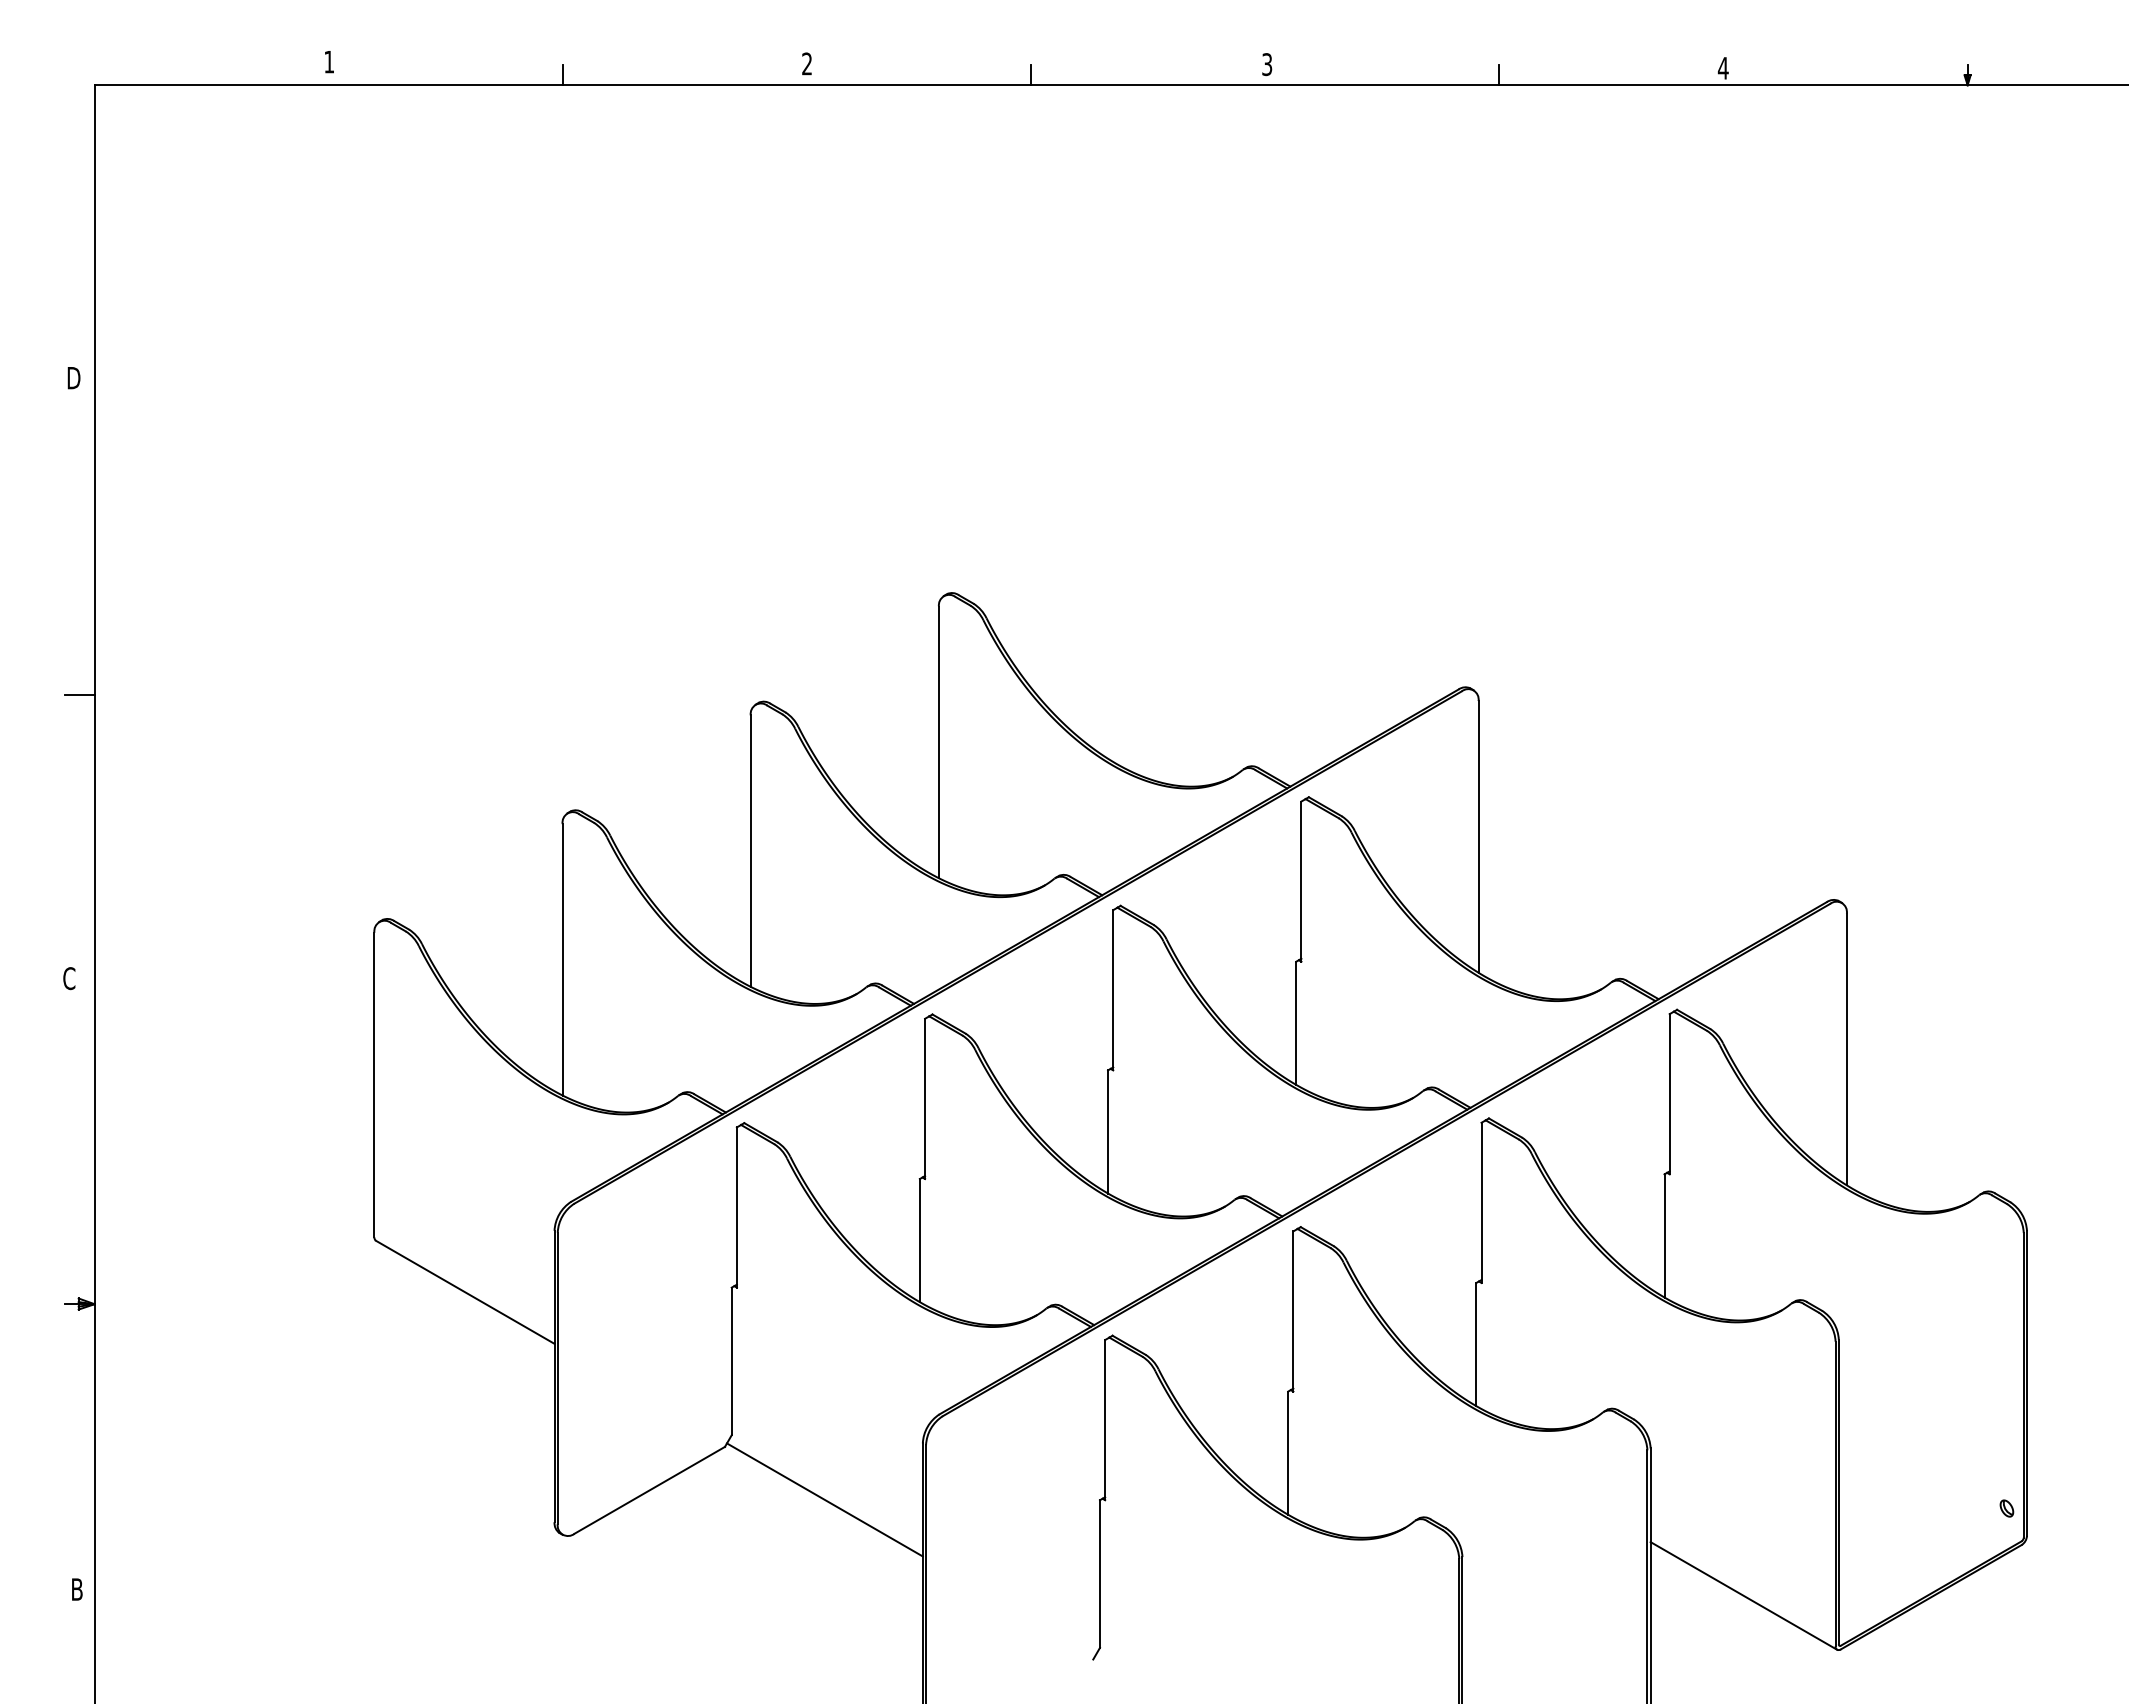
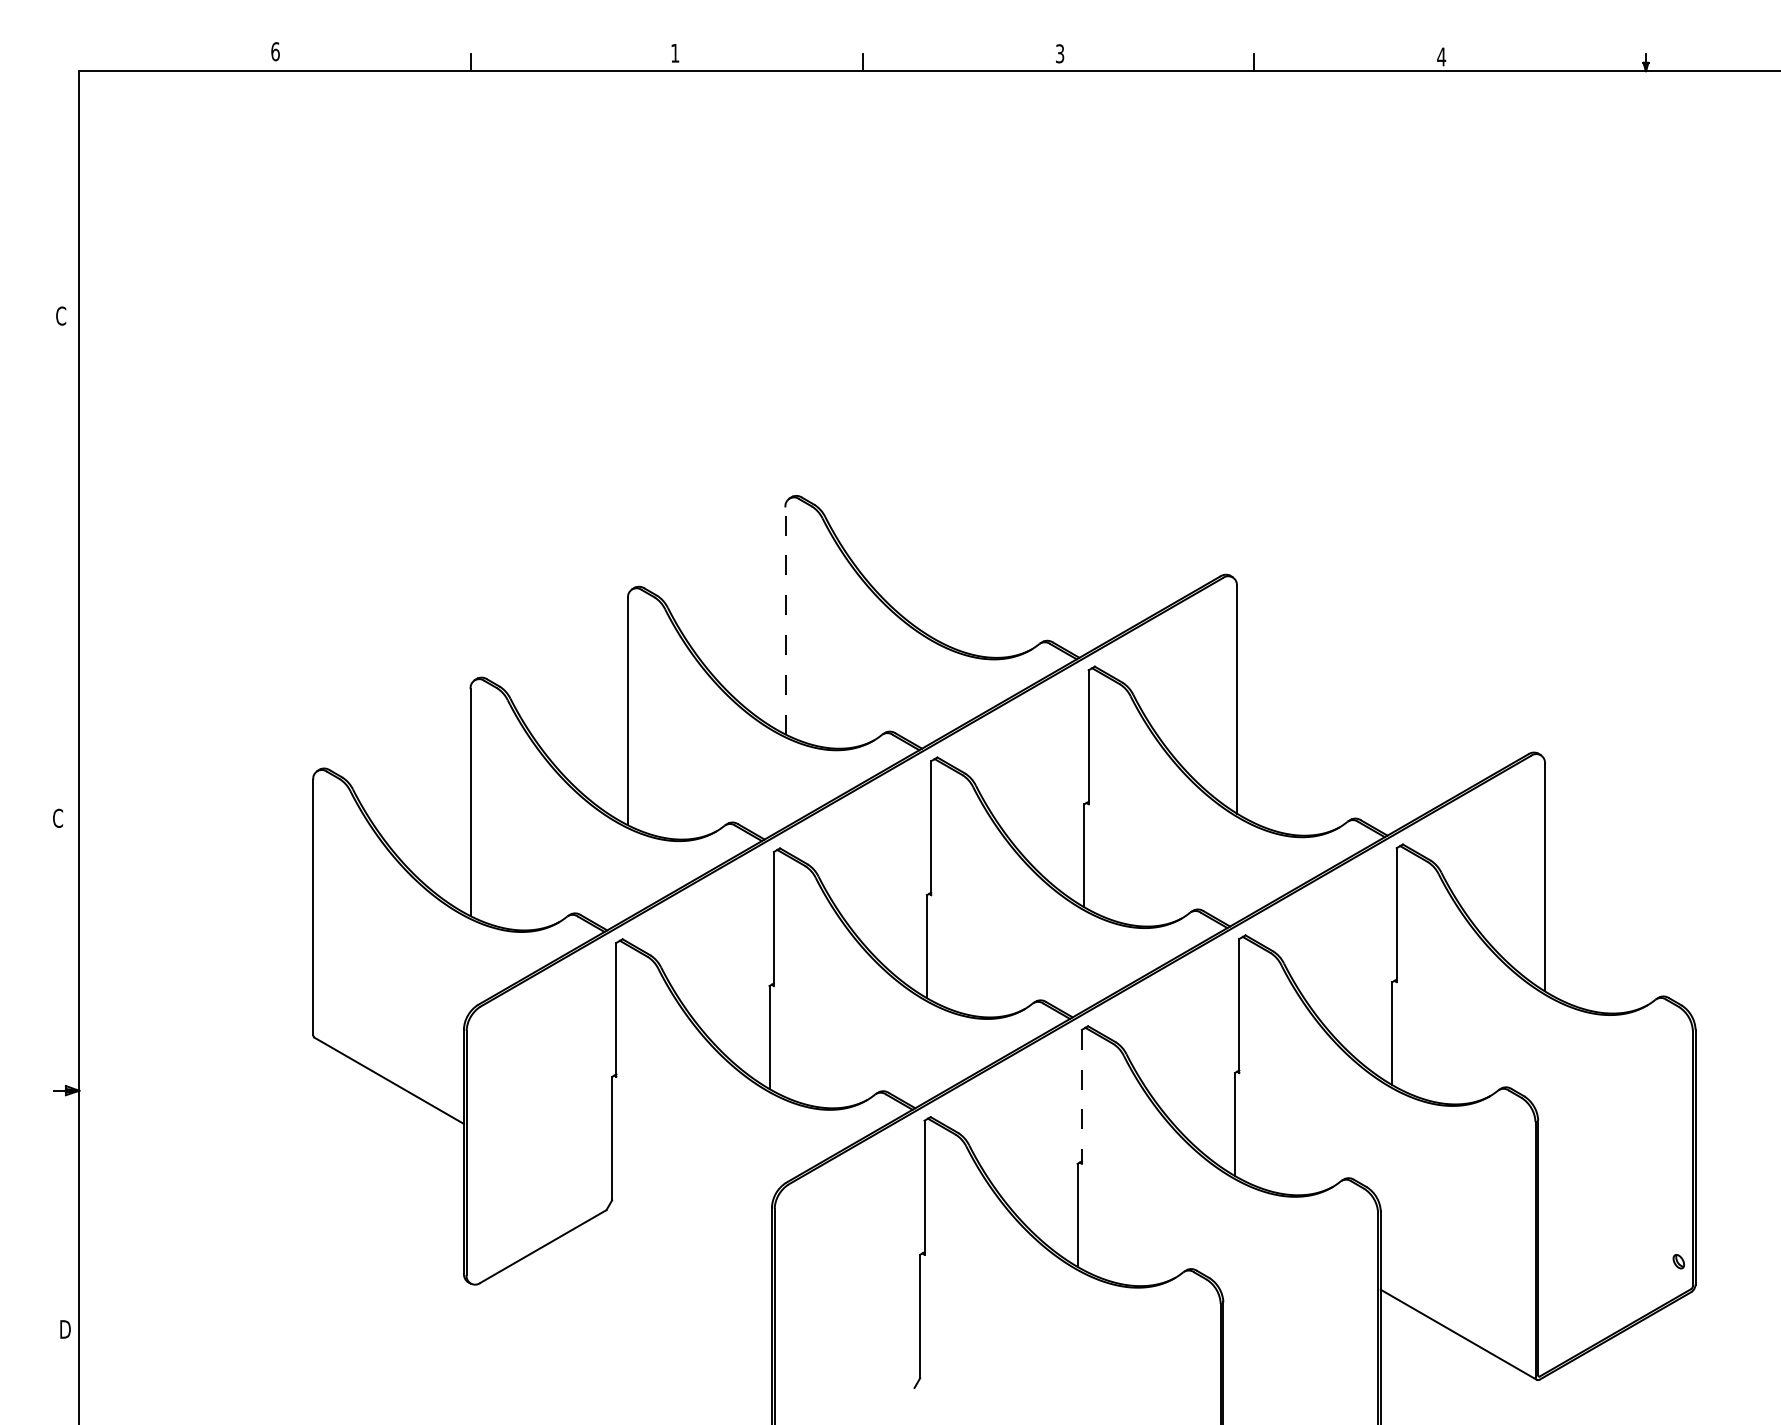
text: (329, 61) -> (275, 51), 1 -> 6
text: (806, 63) -> (674, 52), 2 -> 1
text: (73, 377) -> (61, 315), D -> C
line: (79, 694) -> (66, 580), removed
line: (938, 742) -> (785, 620), solid -> dashed
line: (1293, 1312) -> (1082, 1097), solid -> dashed
line: (824, 1499) -> (689, 1254), removed
text: (79, 1589) -> (66, 1329), B -> D

